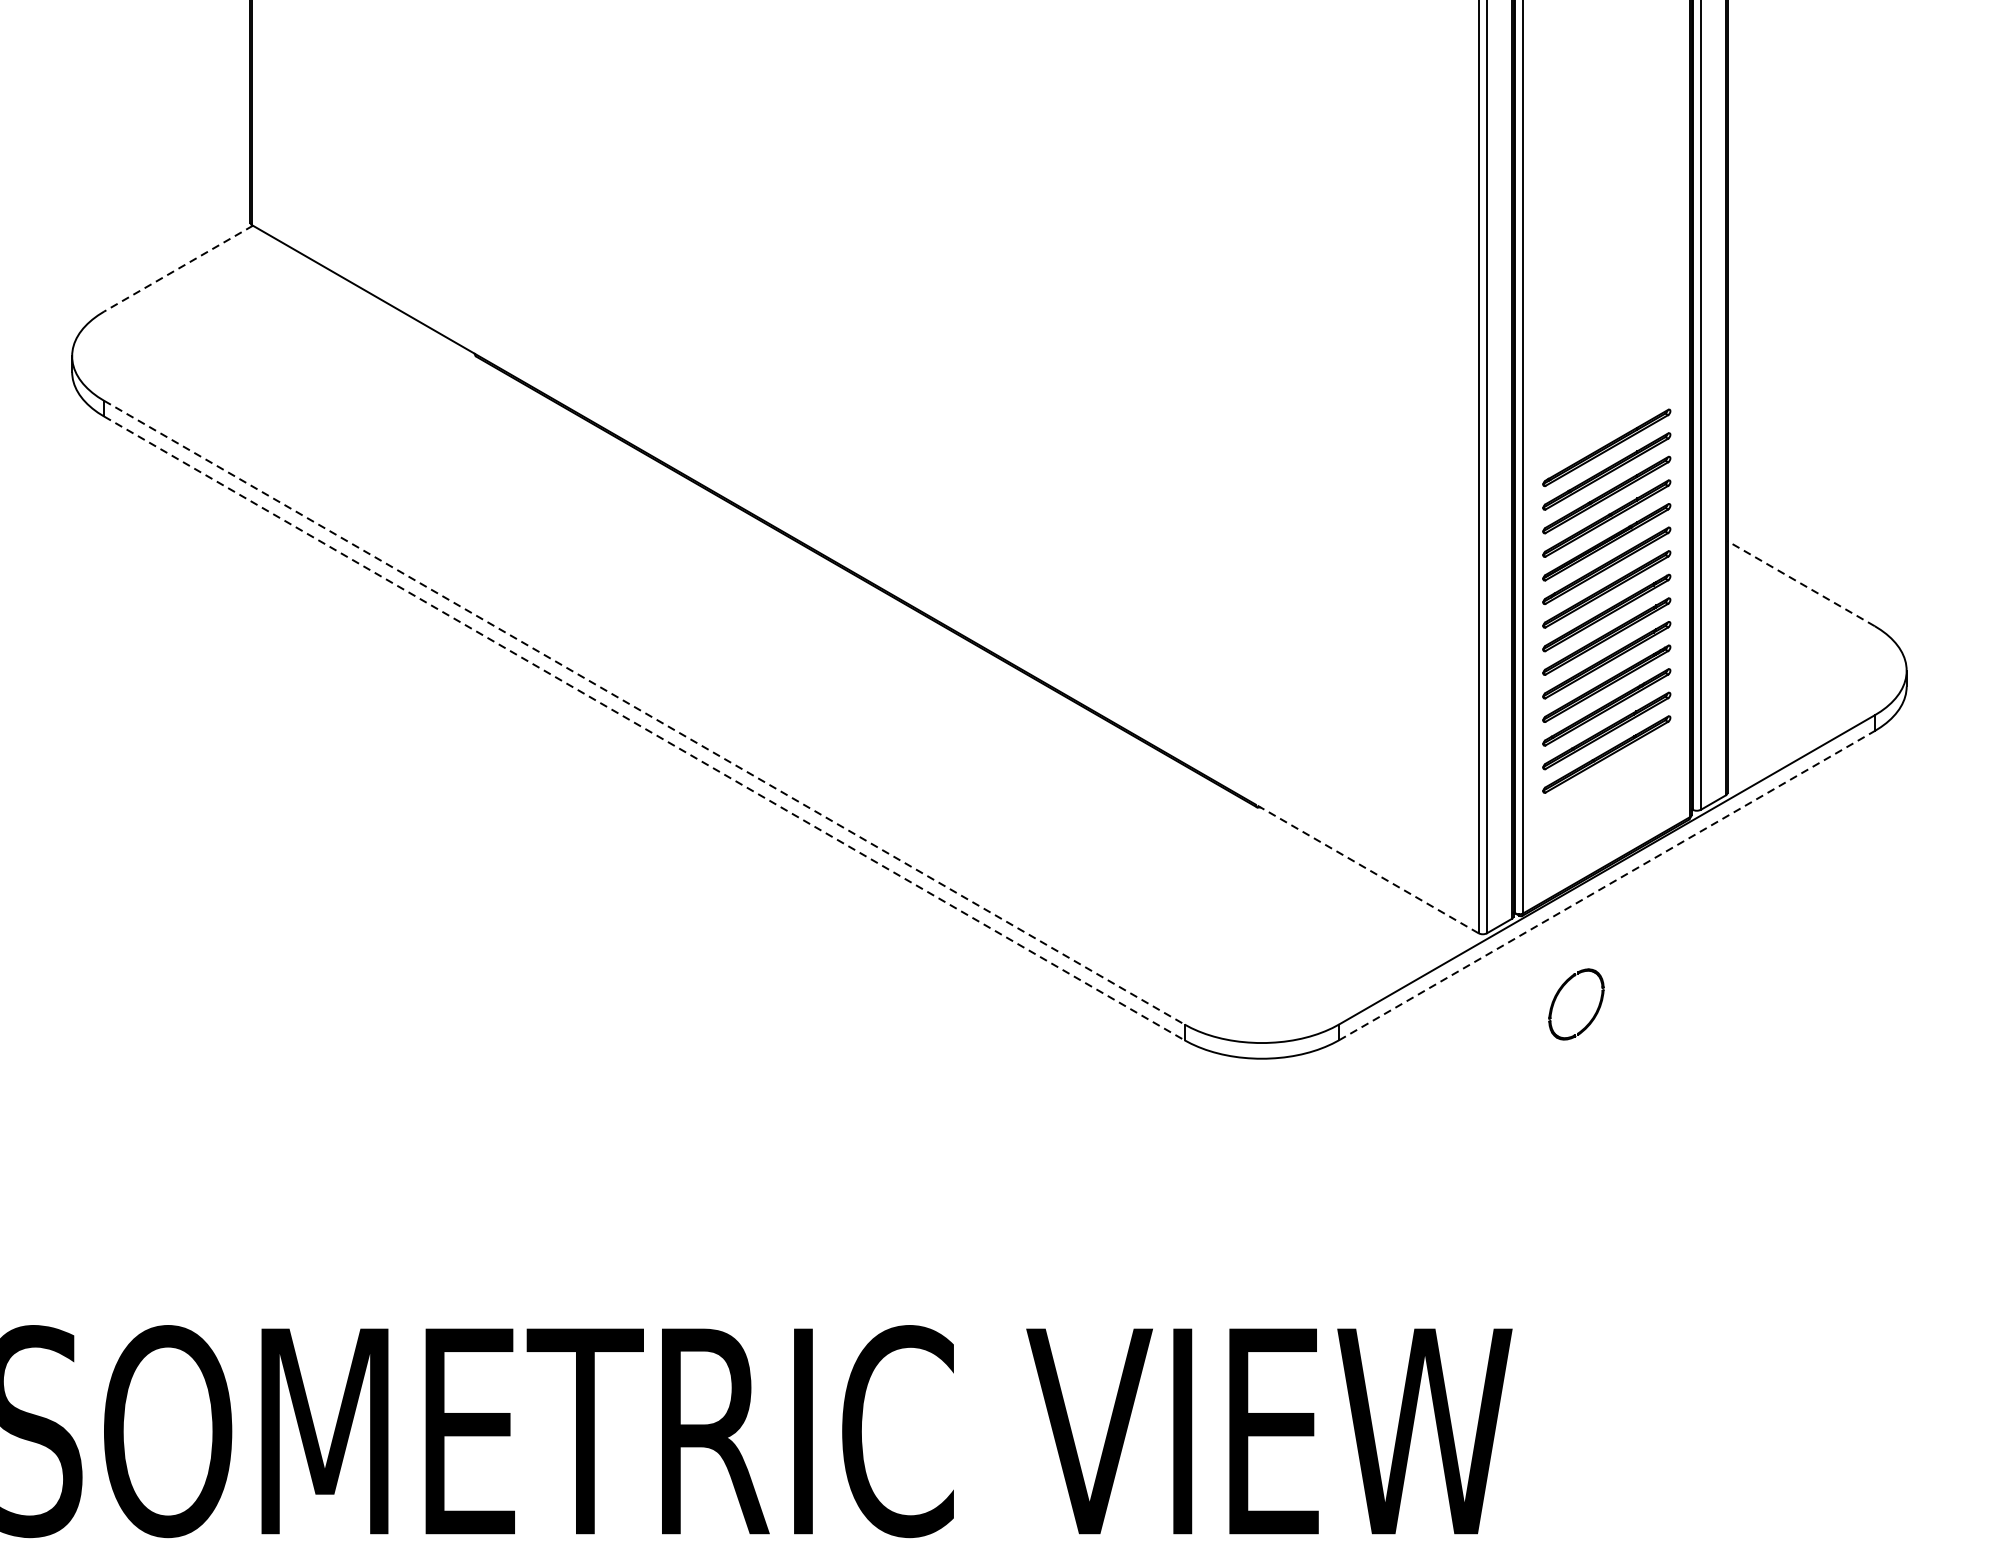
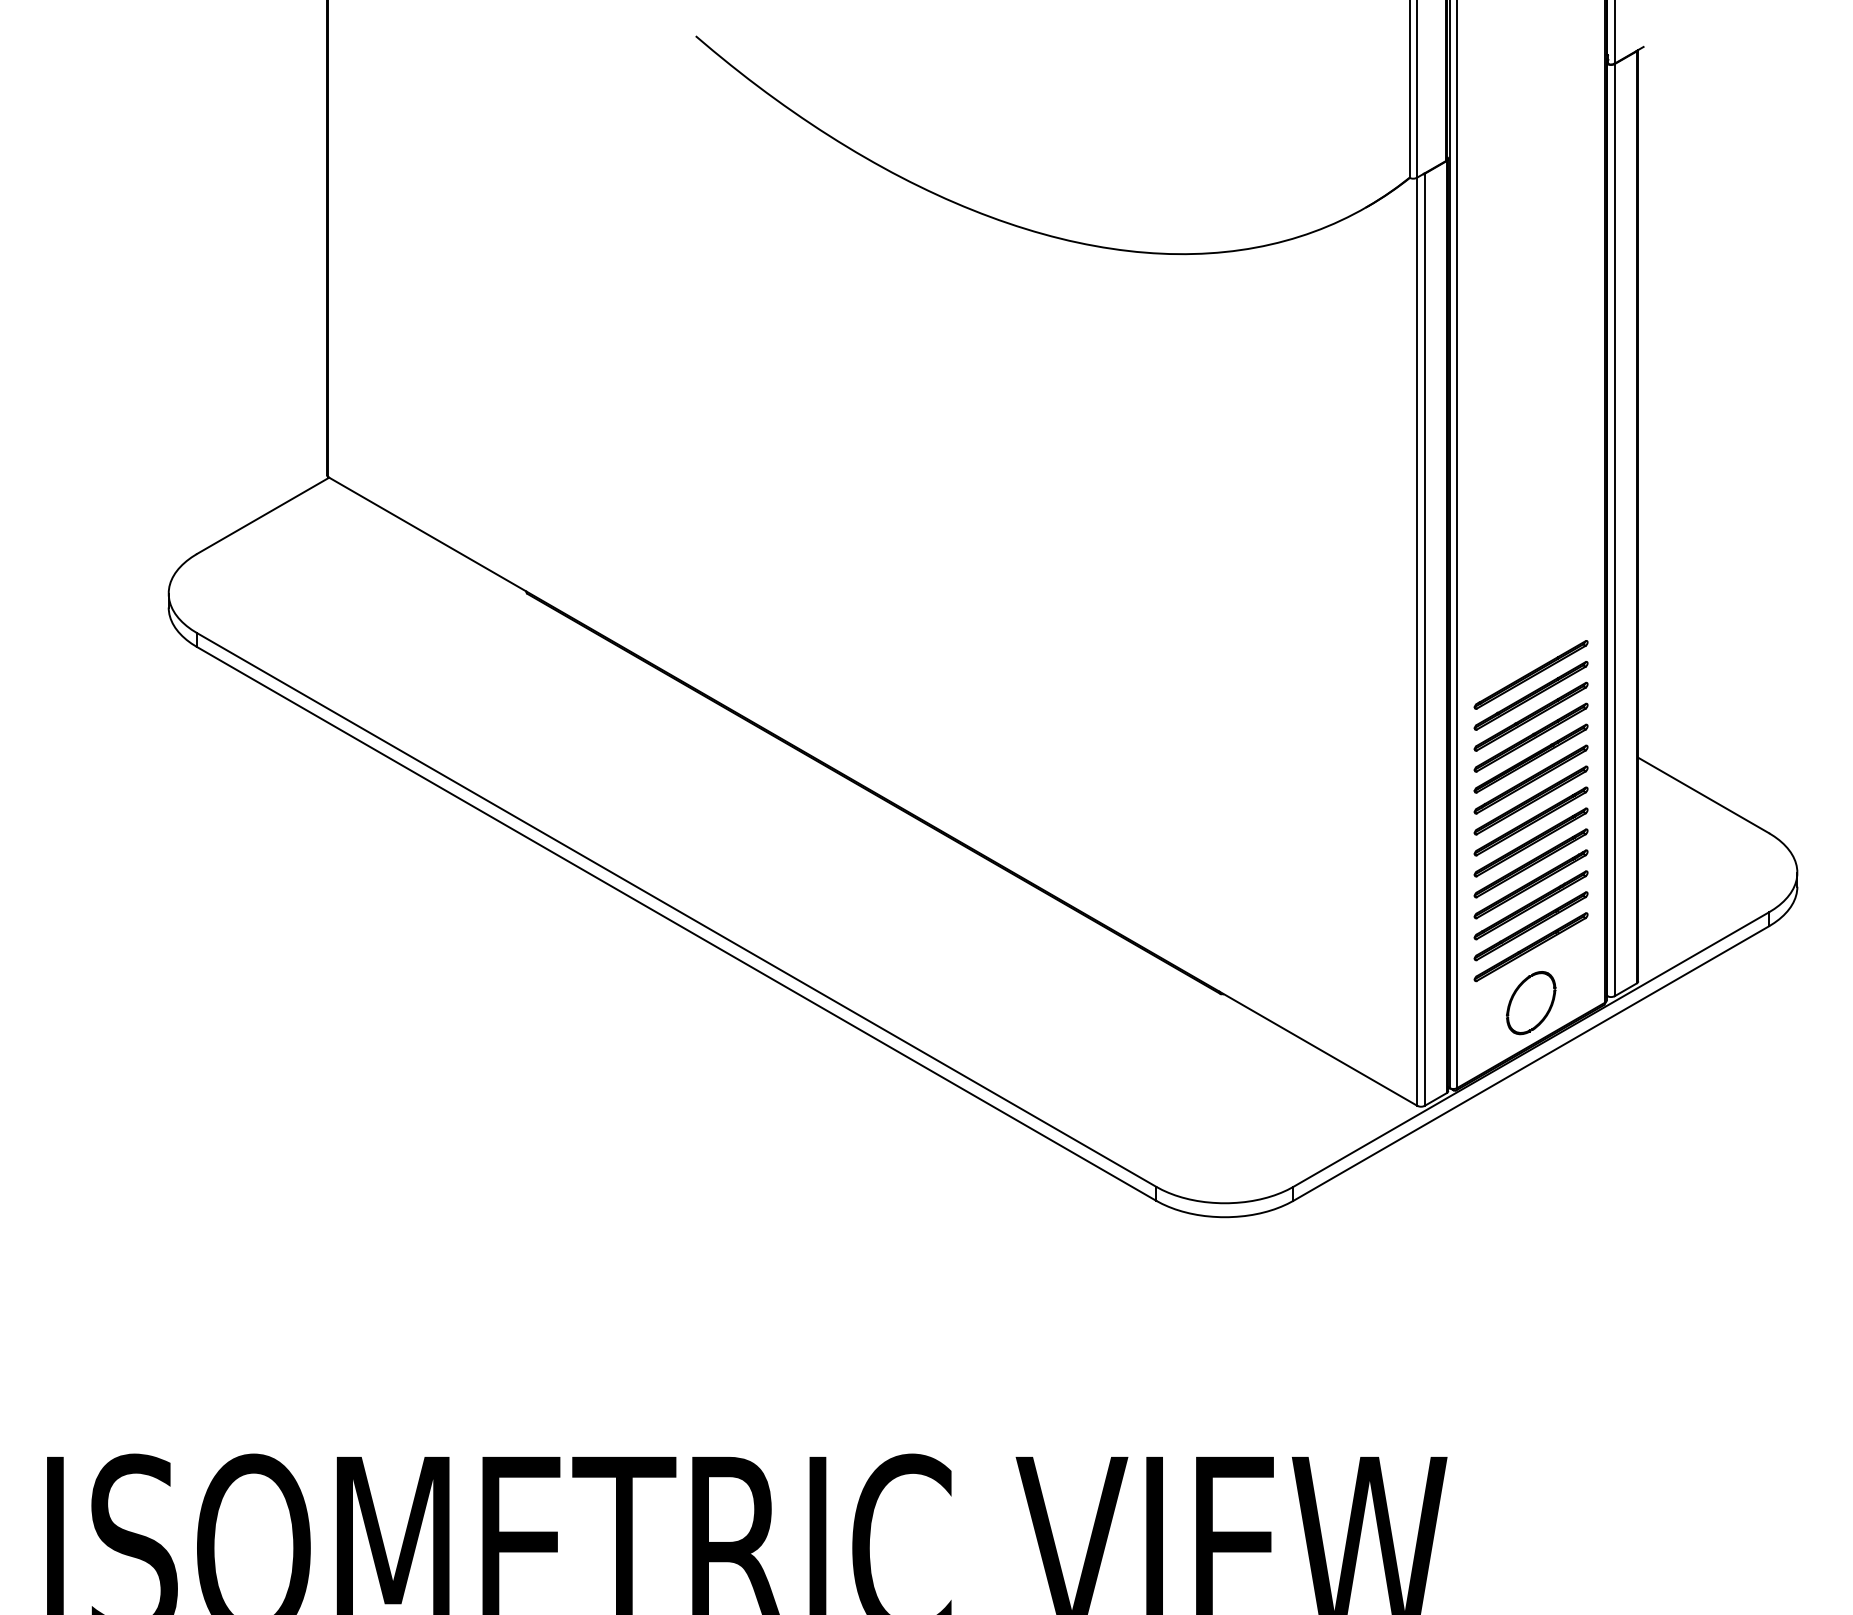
line: (177, 269) -> (262, 516), dashed -> solid
line: (1800, 583) -> (1703, 795), dashed -> solid
line: (644, 712) -> (676, 909), dashed -> solid
line: (644, 727) -> (676, 923), dashed -> solid
line: (1367, 868) -> (1318, 1048), dashed -> solid
line: (1607, 885) -> (1531, 1063), dashed -> solid
part: (1576, 1004) -> (1531, 1003), moved

